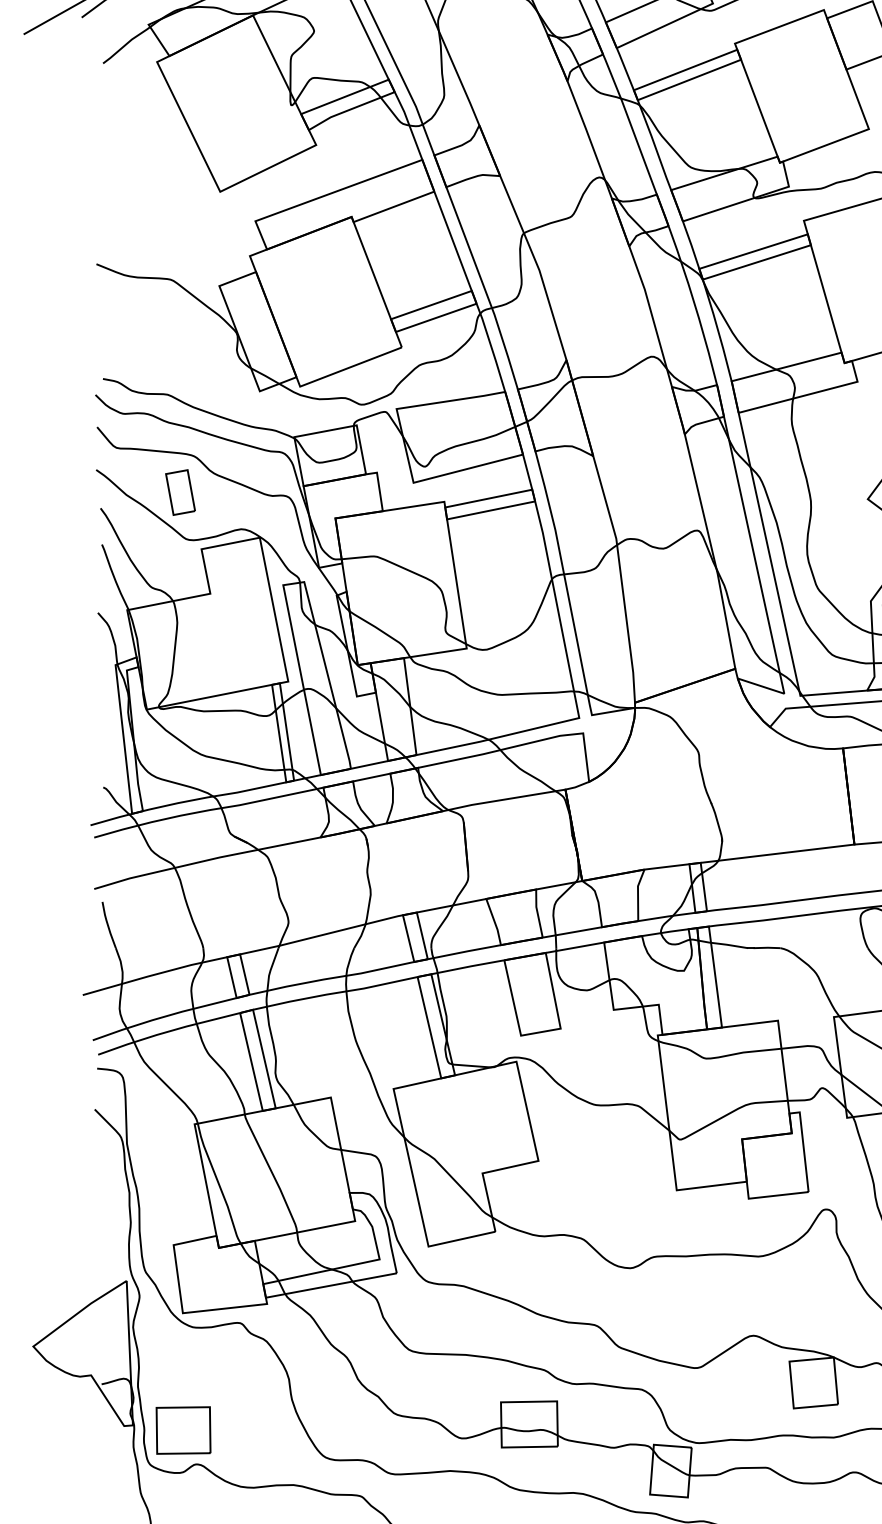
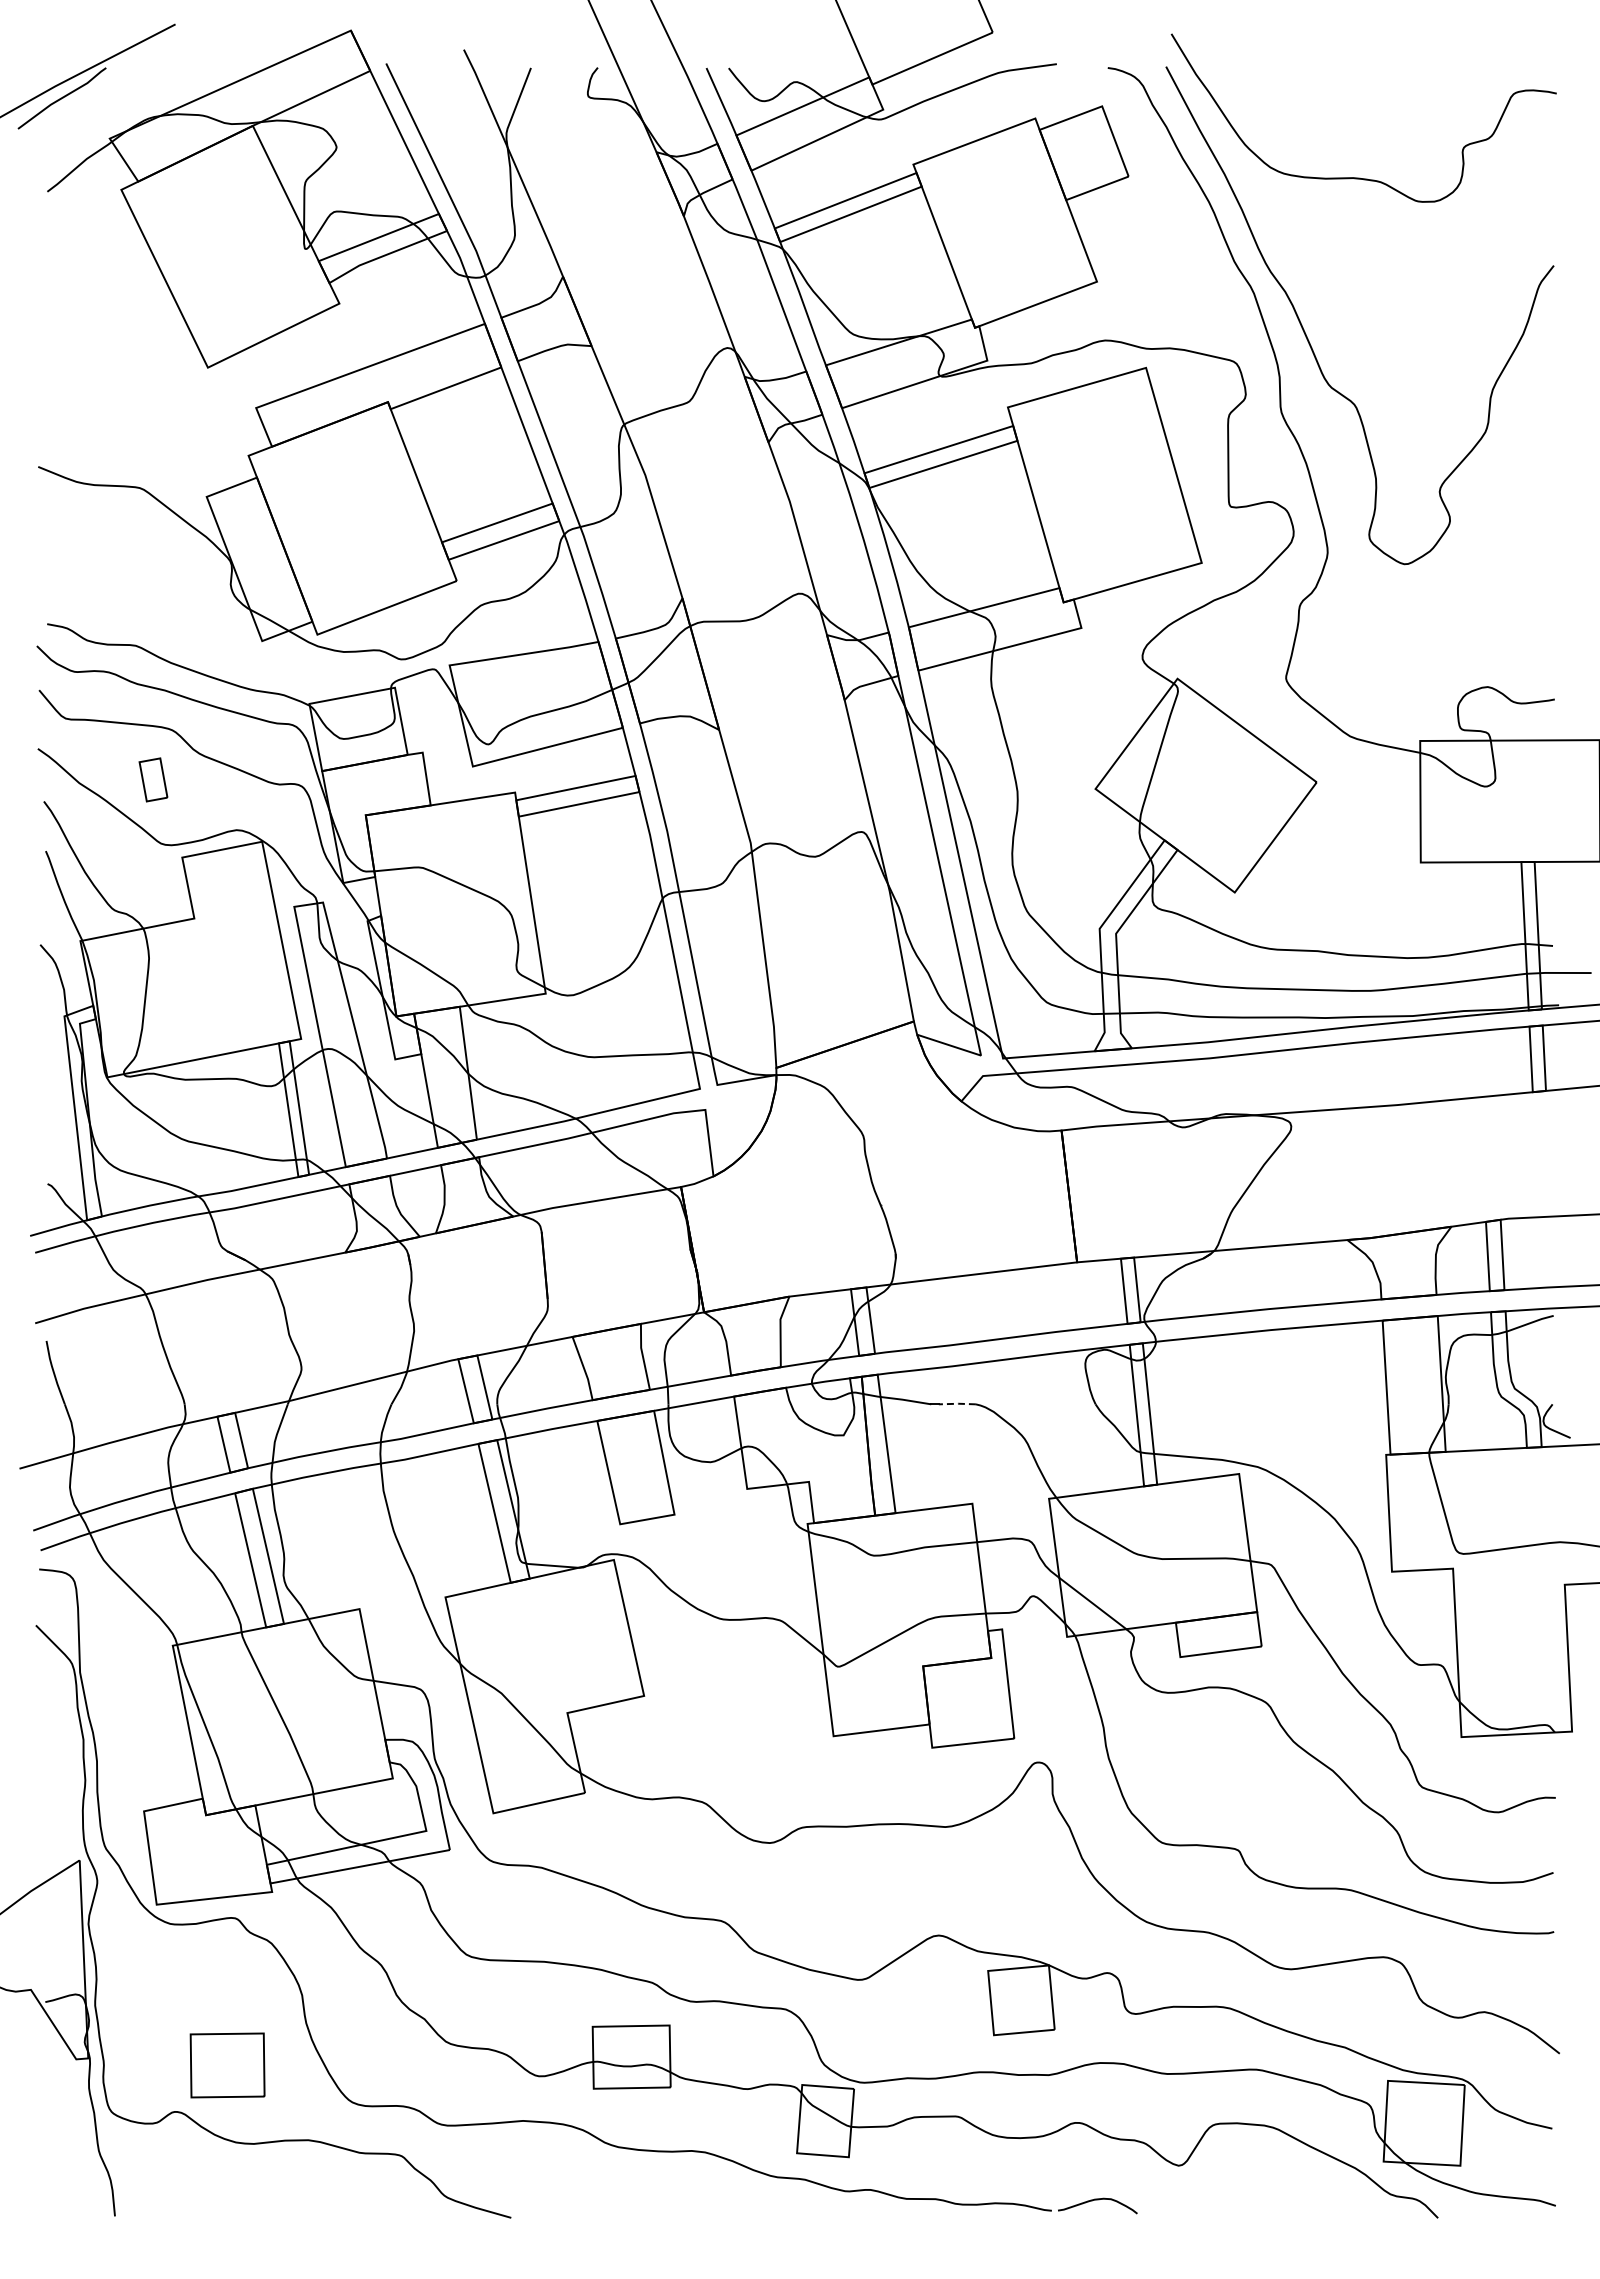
part: (180, 492) -> (153, 779), size x0.7
line: (767, 947) -> (957, 1403), solid -> dashed
part: (183, 1430) -> (227, 2065), moved

